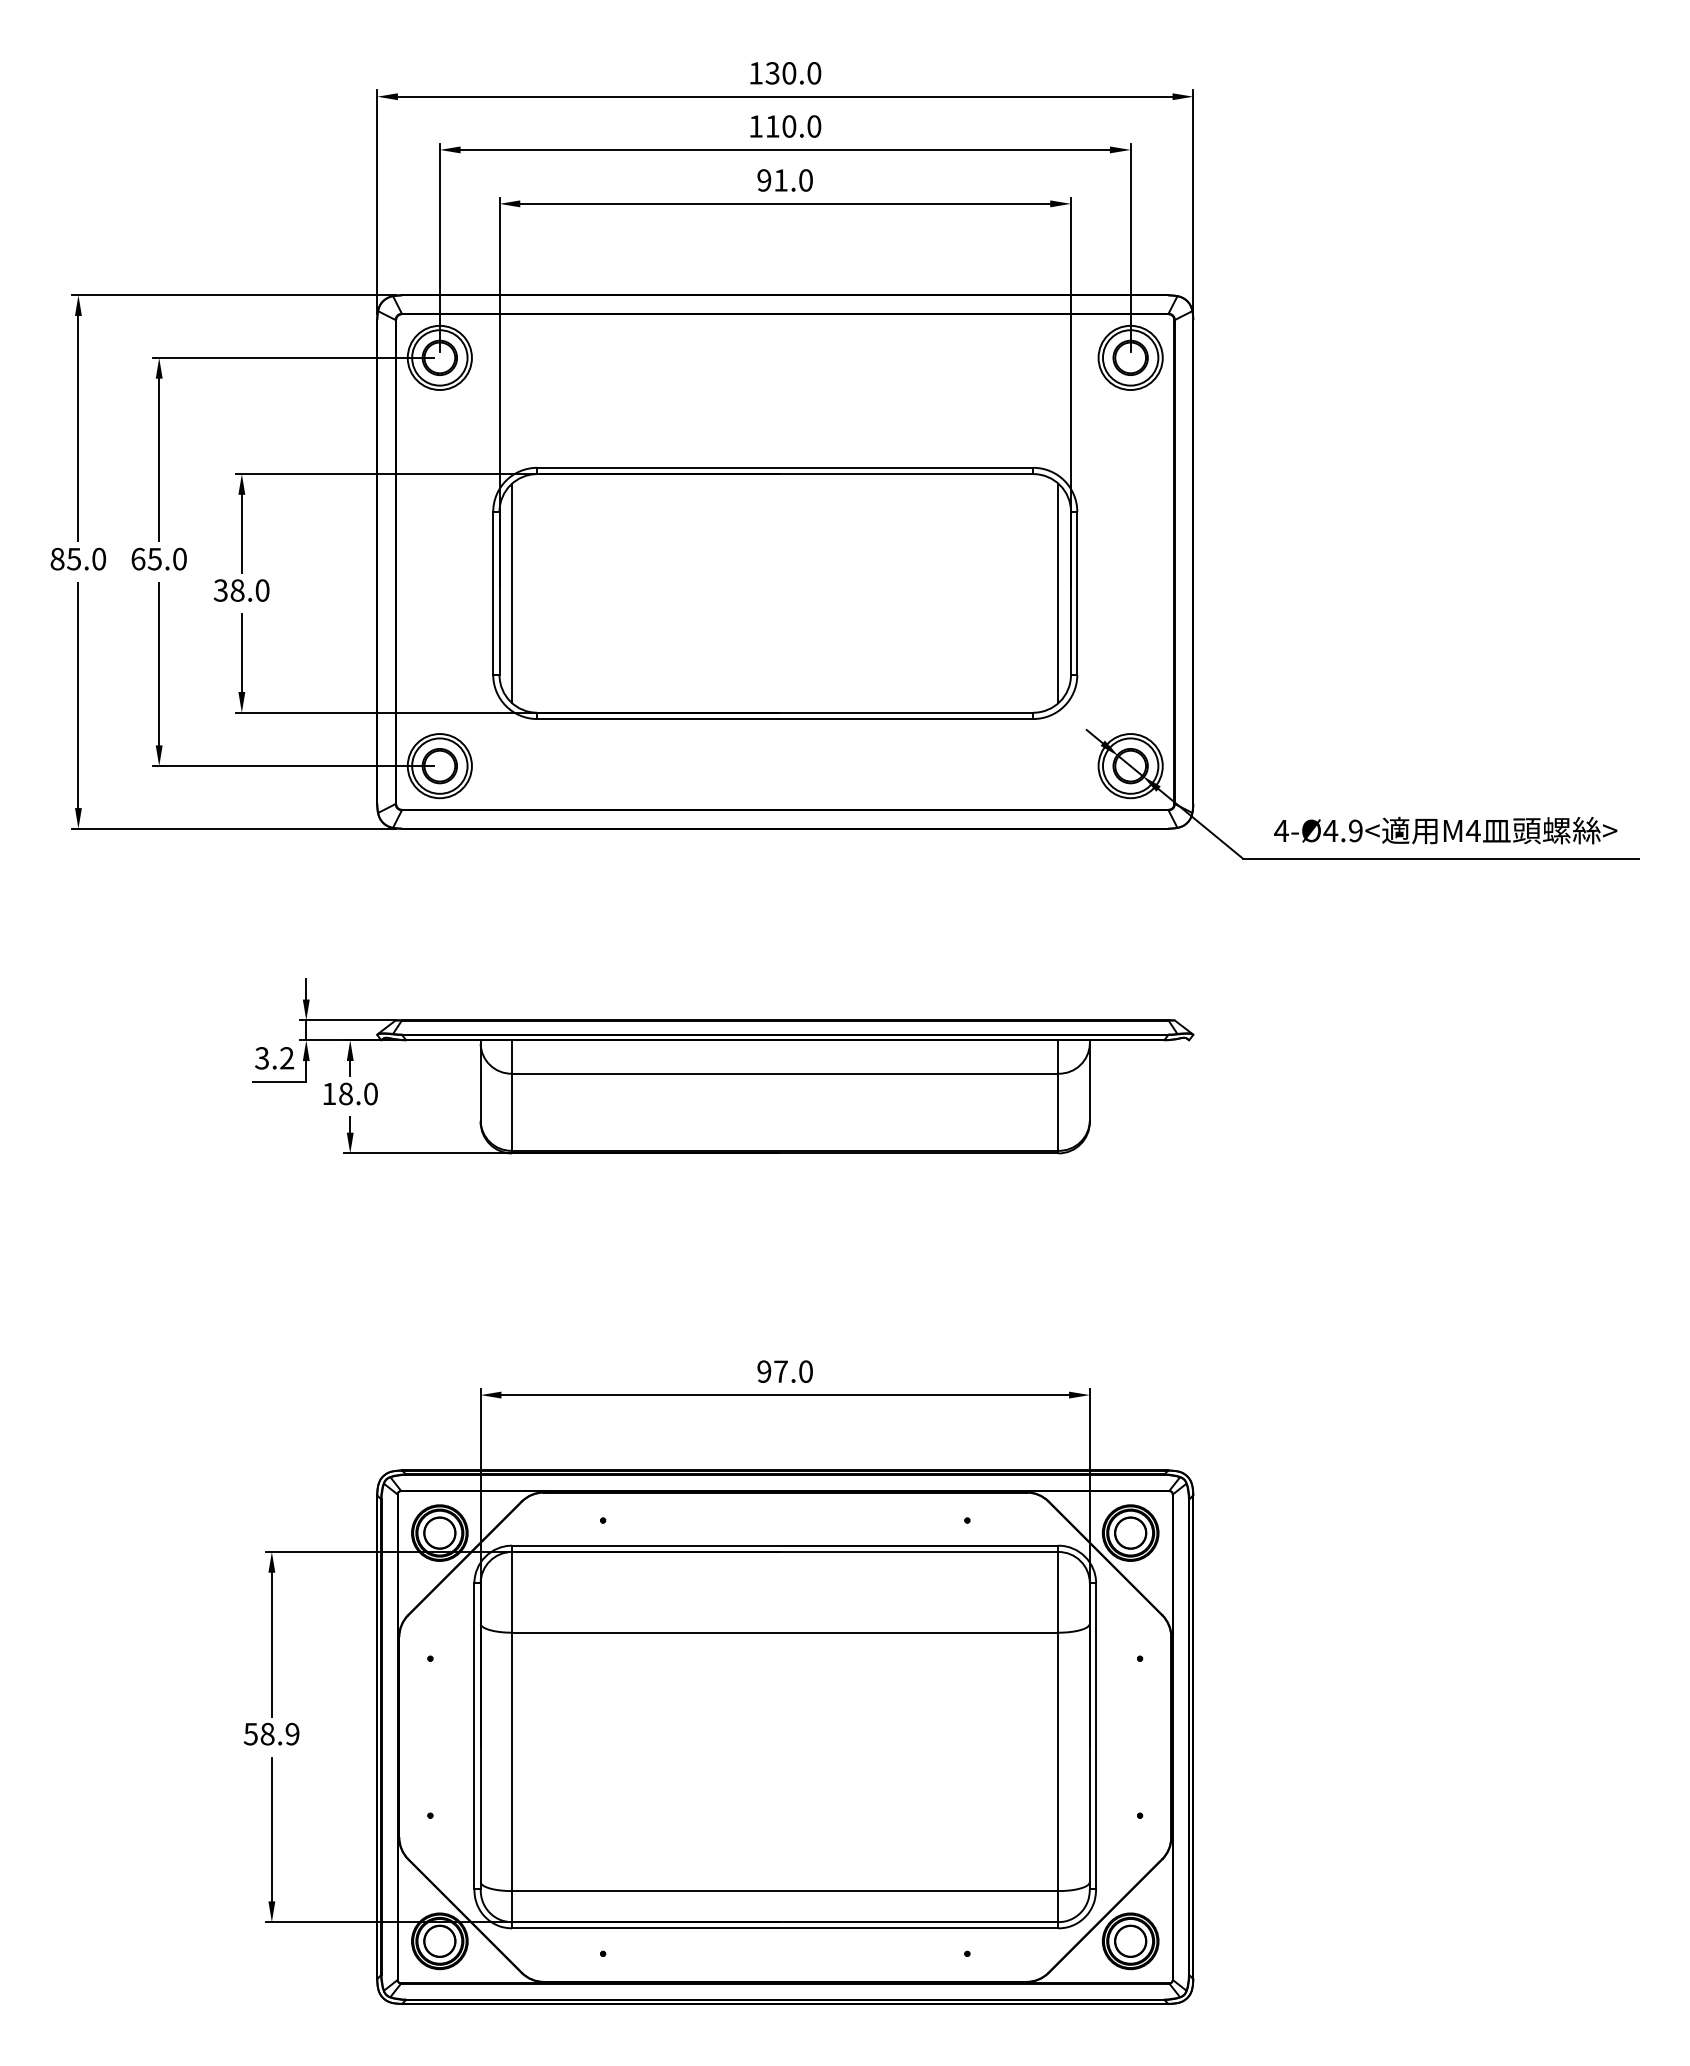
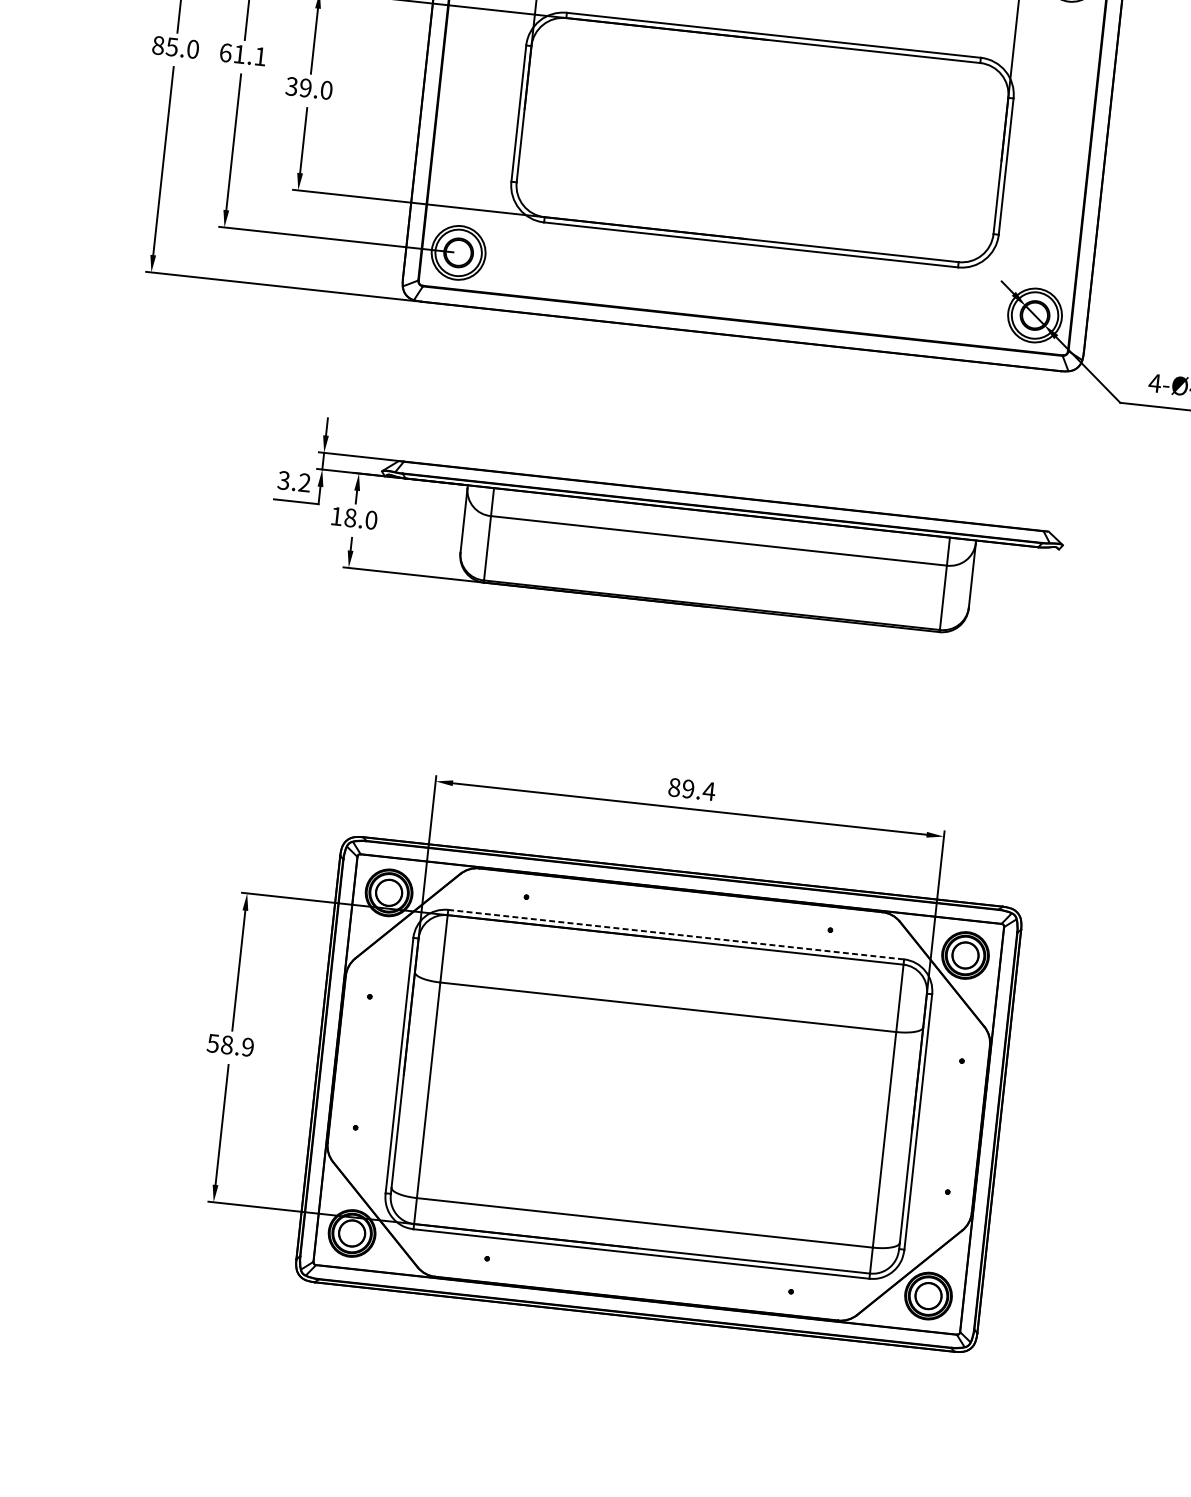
text: (166, 558) -> (249, 54), 65.0 -> 61.1
text: (237, 590) -> (305, 88), 38.0 -> 39.0
line: (512, 593) -> (534, 115), removed
line: (1058, 593) -> (990, 164), removed
text: (785, 1371) -> (692, 789), 97.0 -> 89.4
line: (785, 1545) -> (676, 934), solid -> dashed

